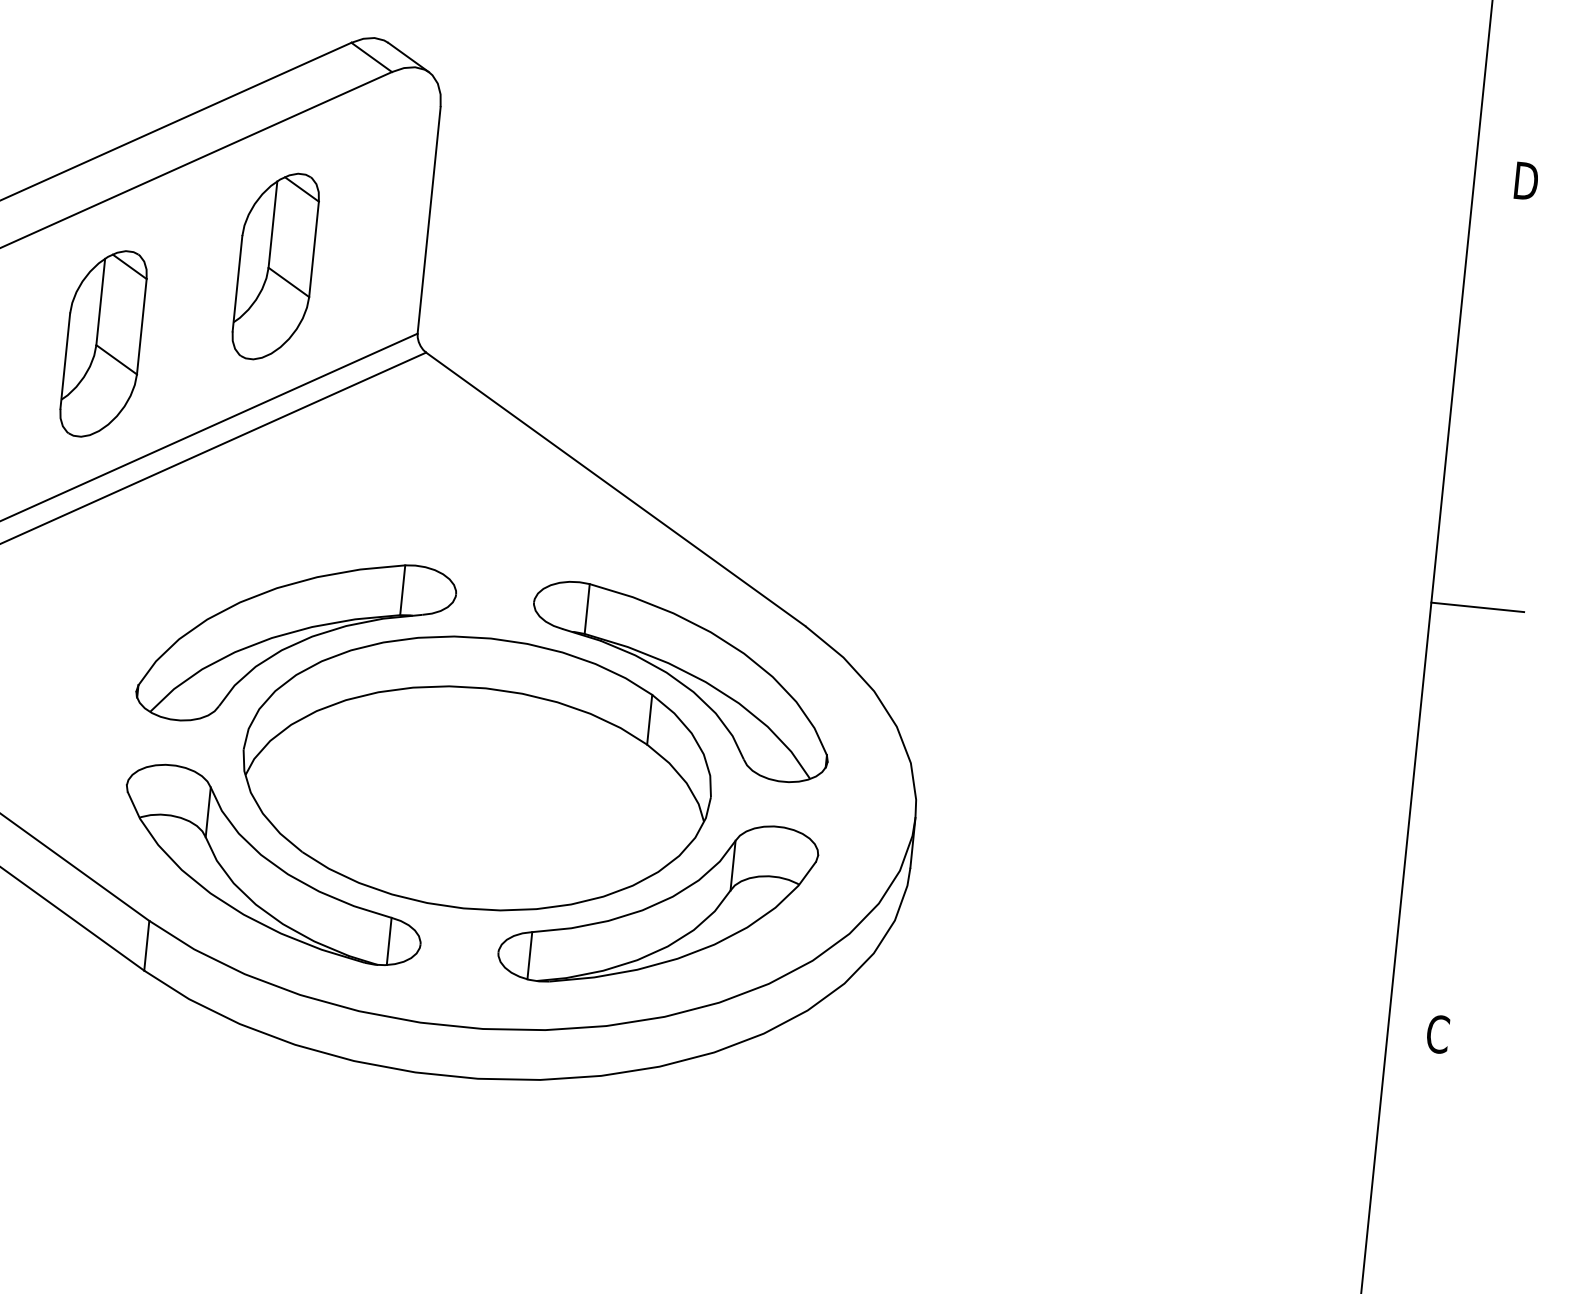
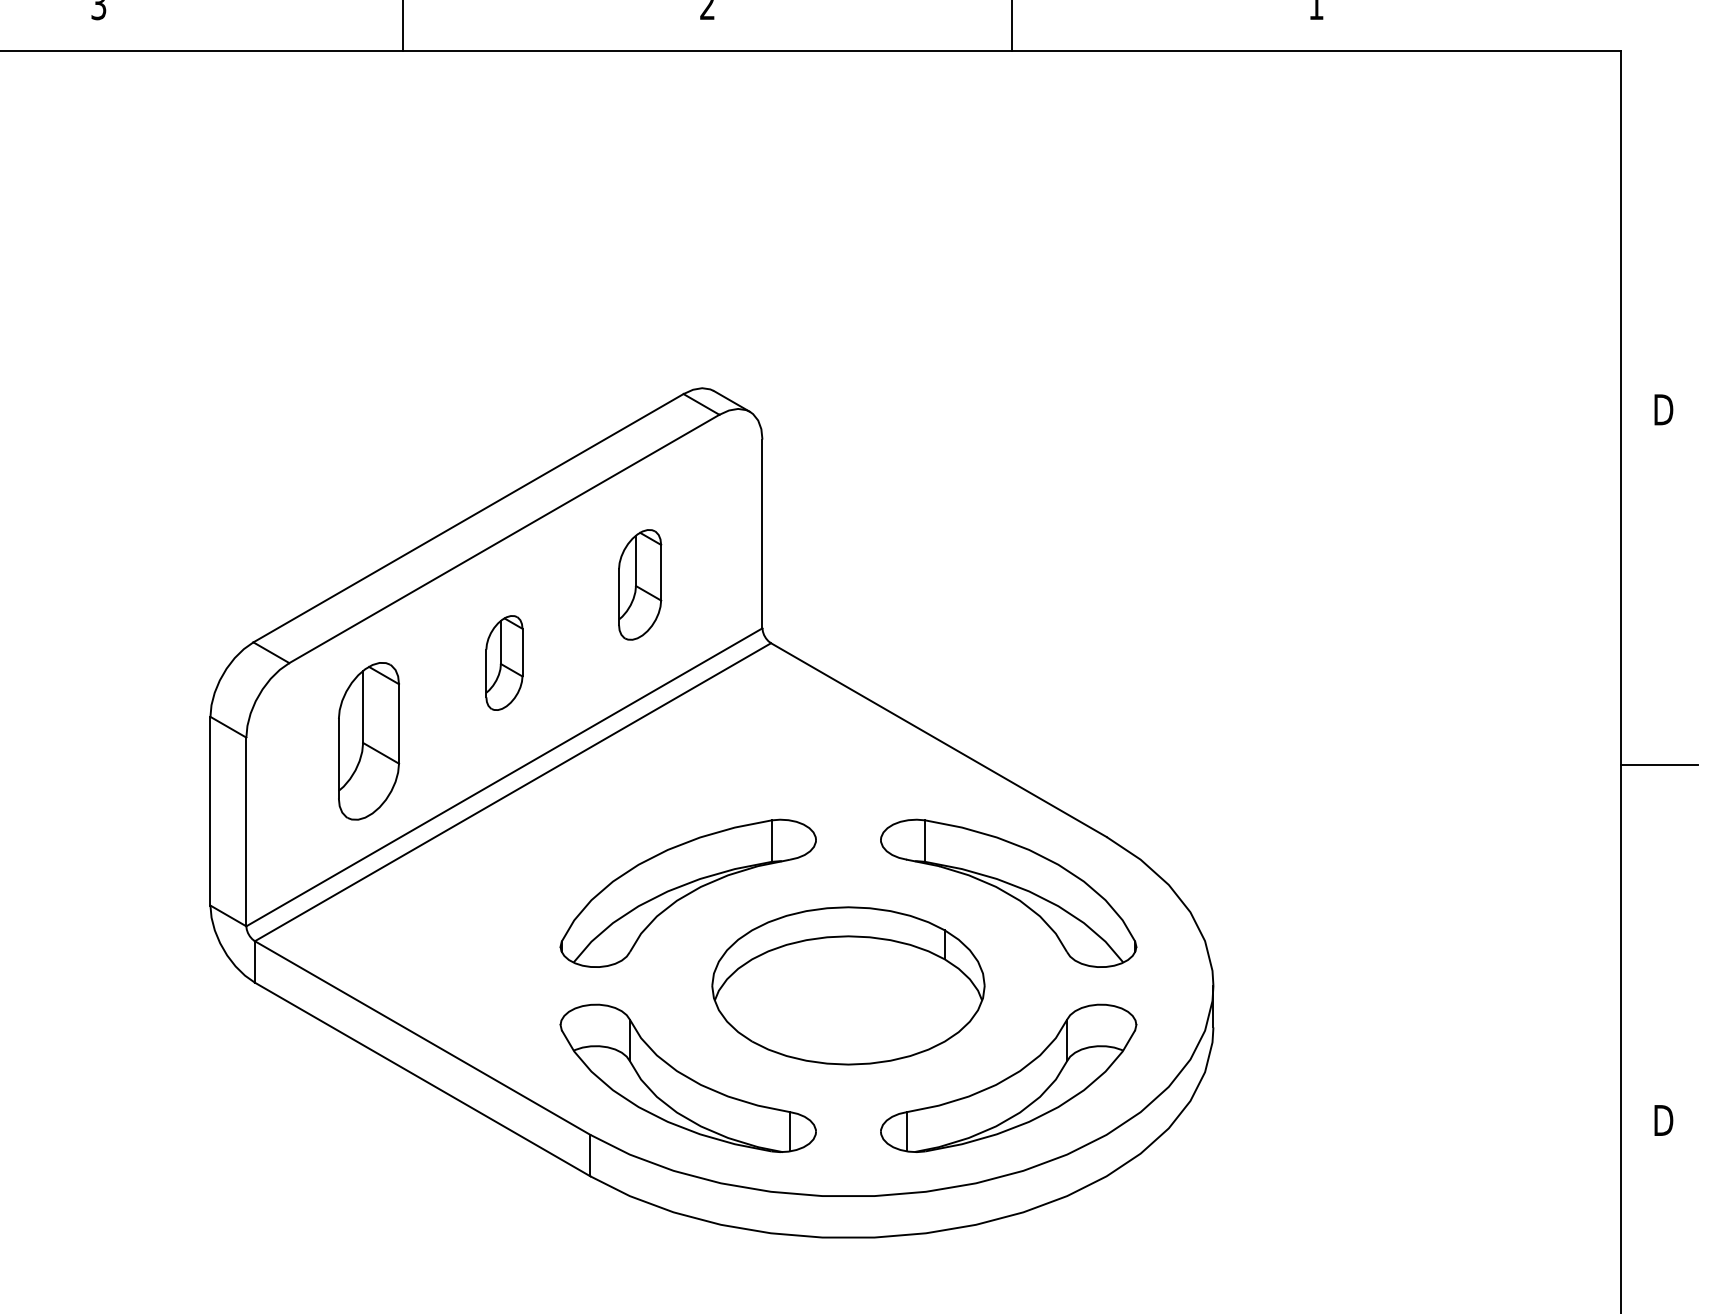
part: (276, 266) -> (640, 584), size x0.7
part: (103, 343) -> (504, 662), size x0.6
part: (477, 772) -> (848, 985), size x0.7
text: (1439, 1034) -> (1663, 1120), C -> D

